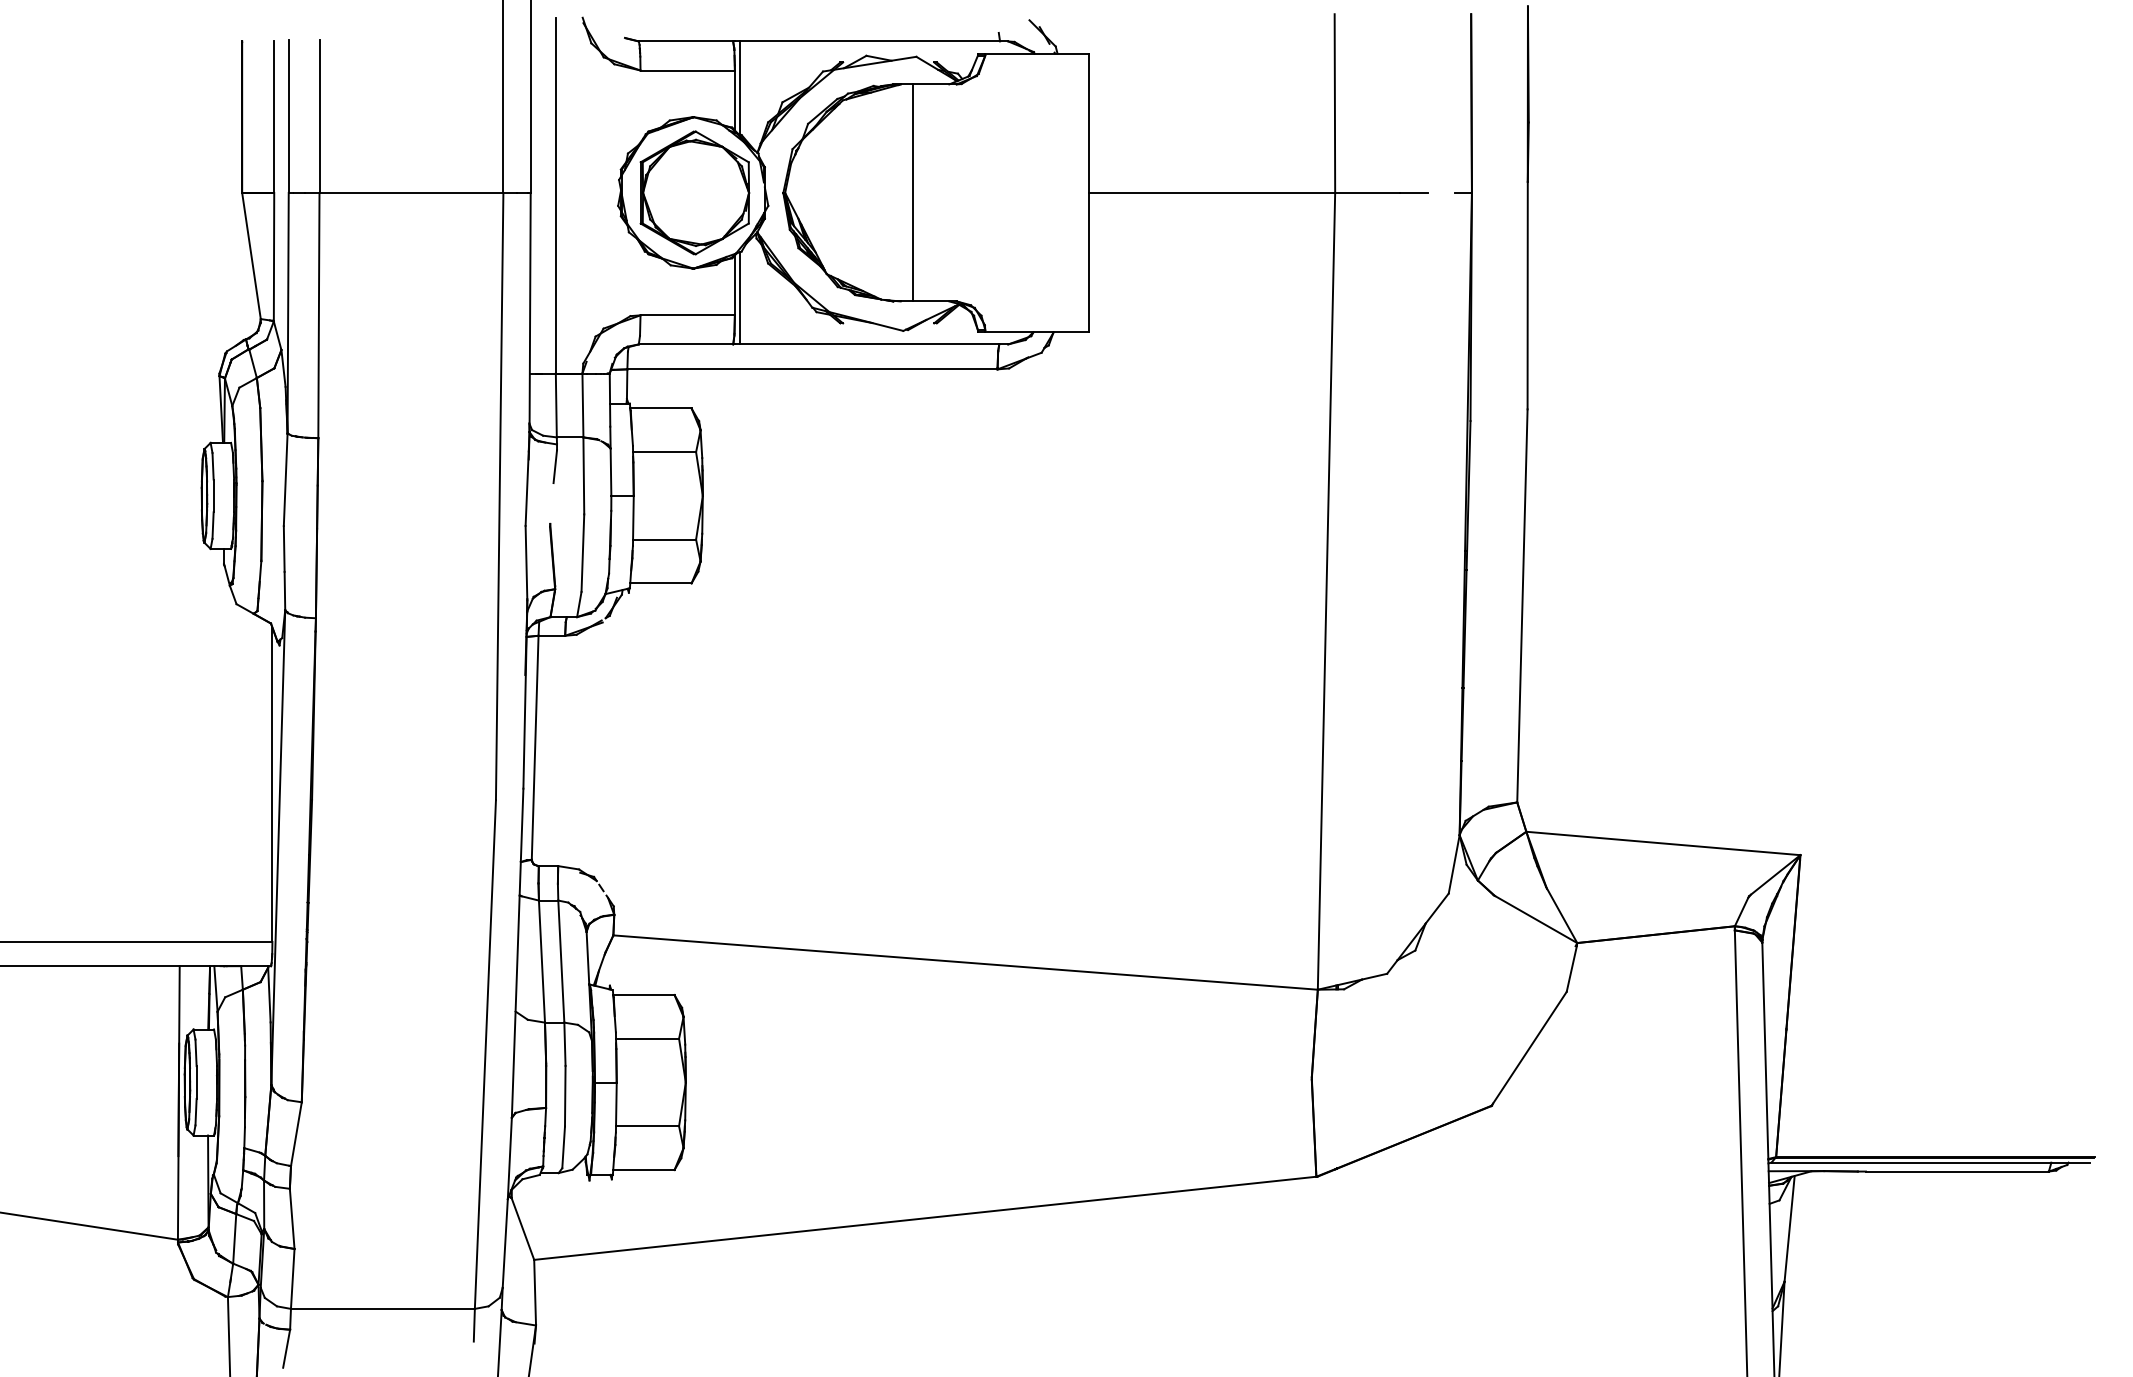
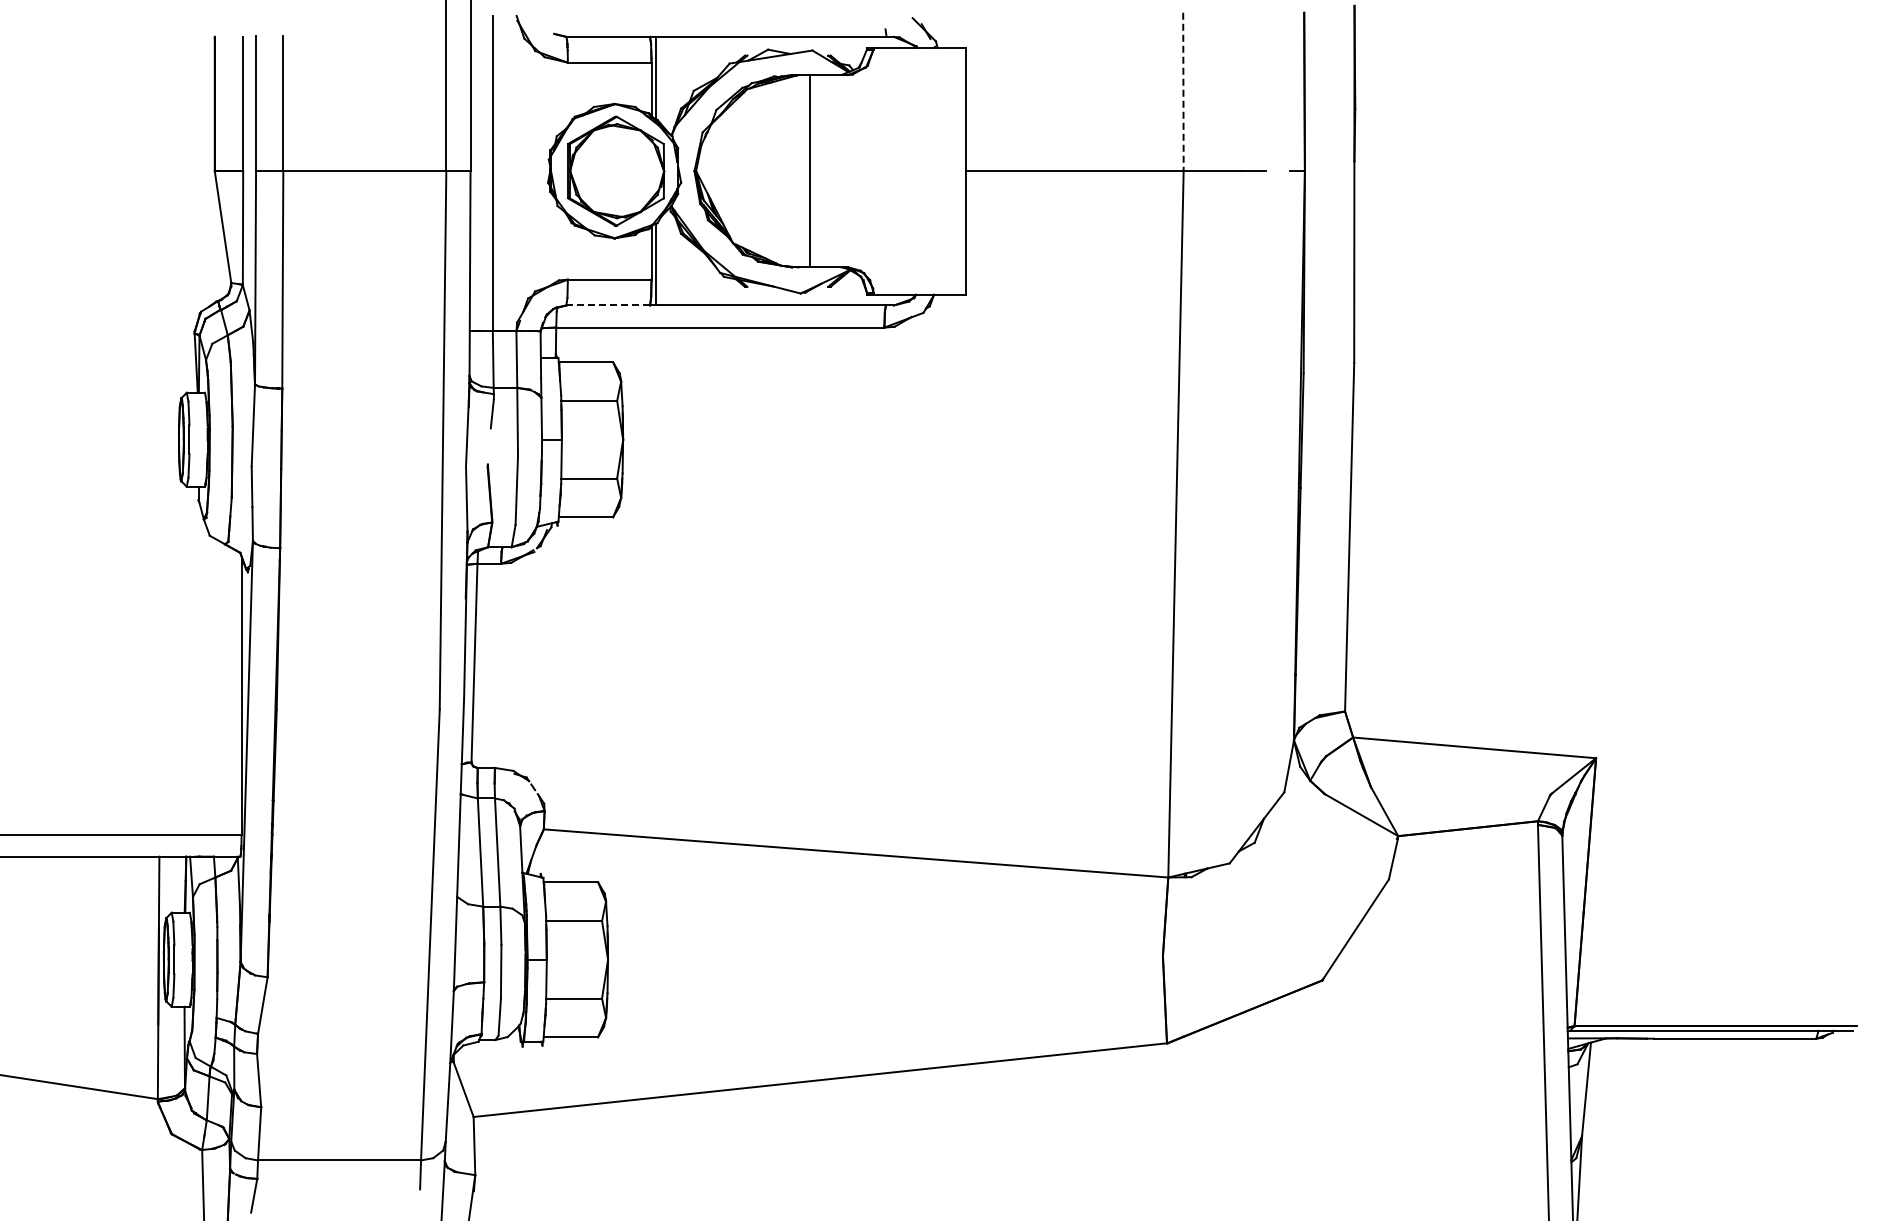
line: (1334, 104) -> (1183, 92), solid -> dashed
line: (686, 344) -> (608, 305), solid -> dashed

